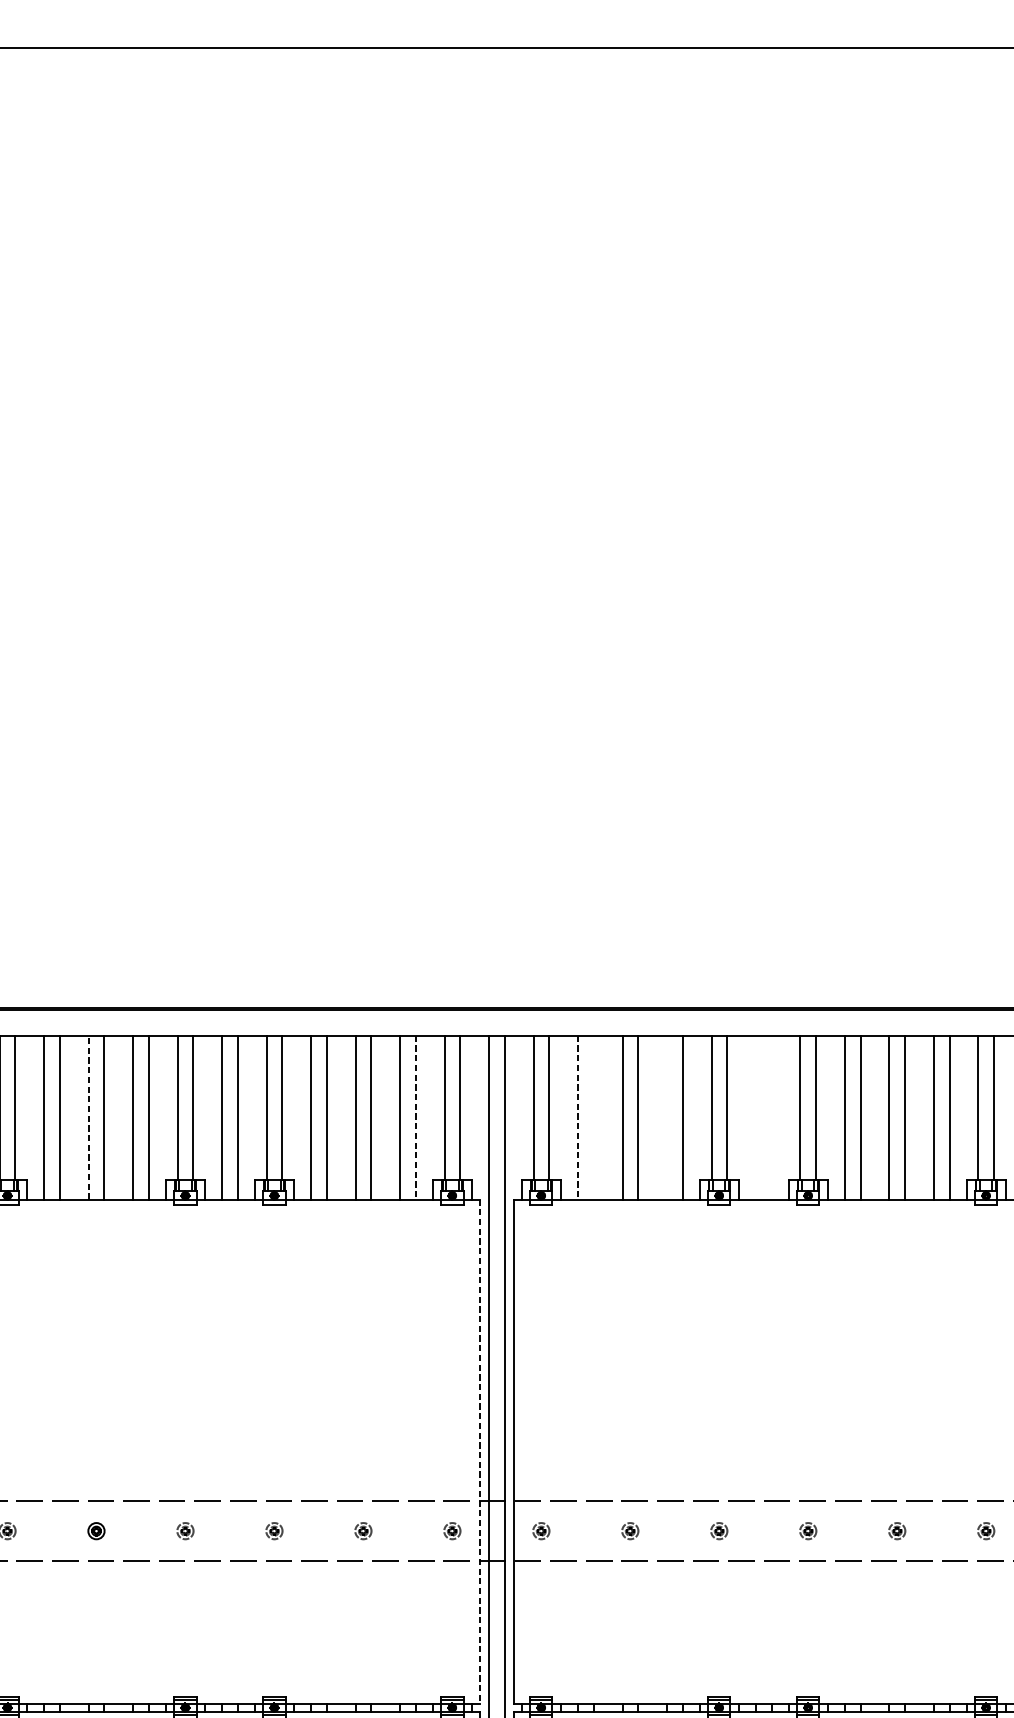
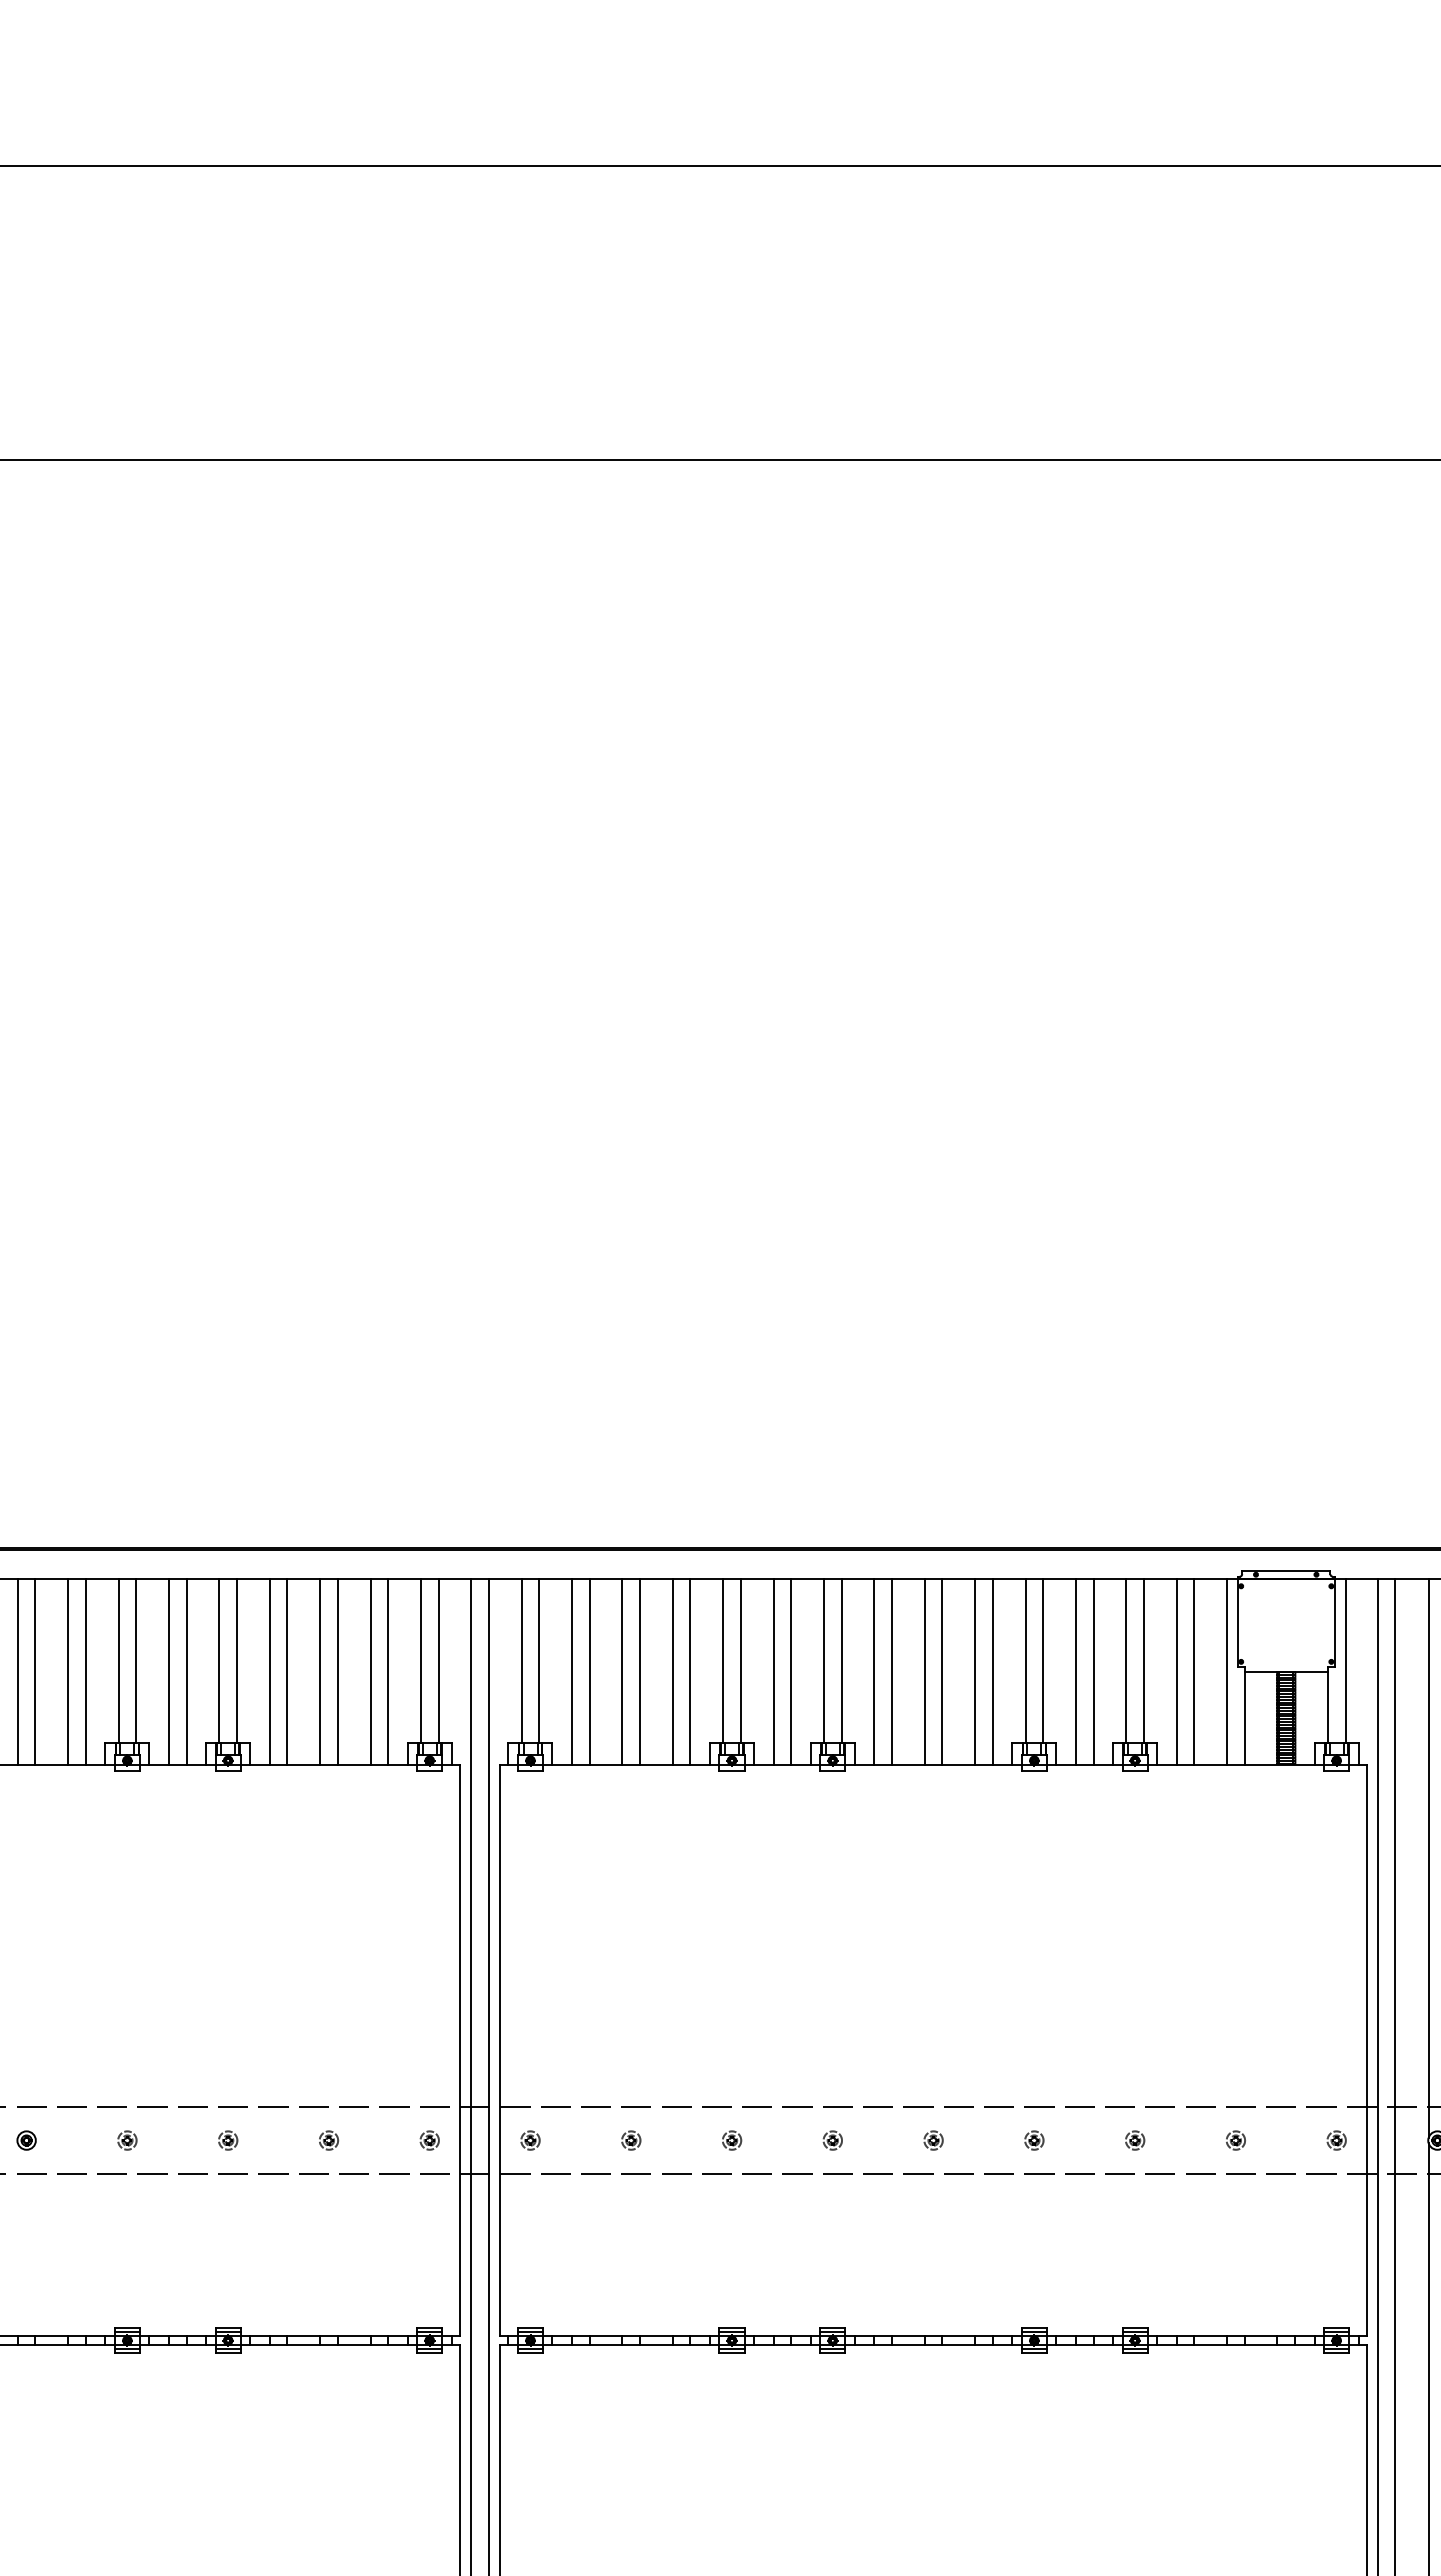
line: (88, 1117) -> (17, 1672), dashed -> solid
line: (415, 1117) -> (388, 1672), dashed -> solid
line: (578, 1117) -> (572, 1672), dashed -> solid
line: (593, 1117) -> (589, 1671), added
line: (666, 1117) -> (672, 1671), added
line: (755, 1117) -> (773, 1671), added
line: (771, 1117) -> (791, 1671), added
line: (479, 1451) -> (460, 2050), dashed -> solid

